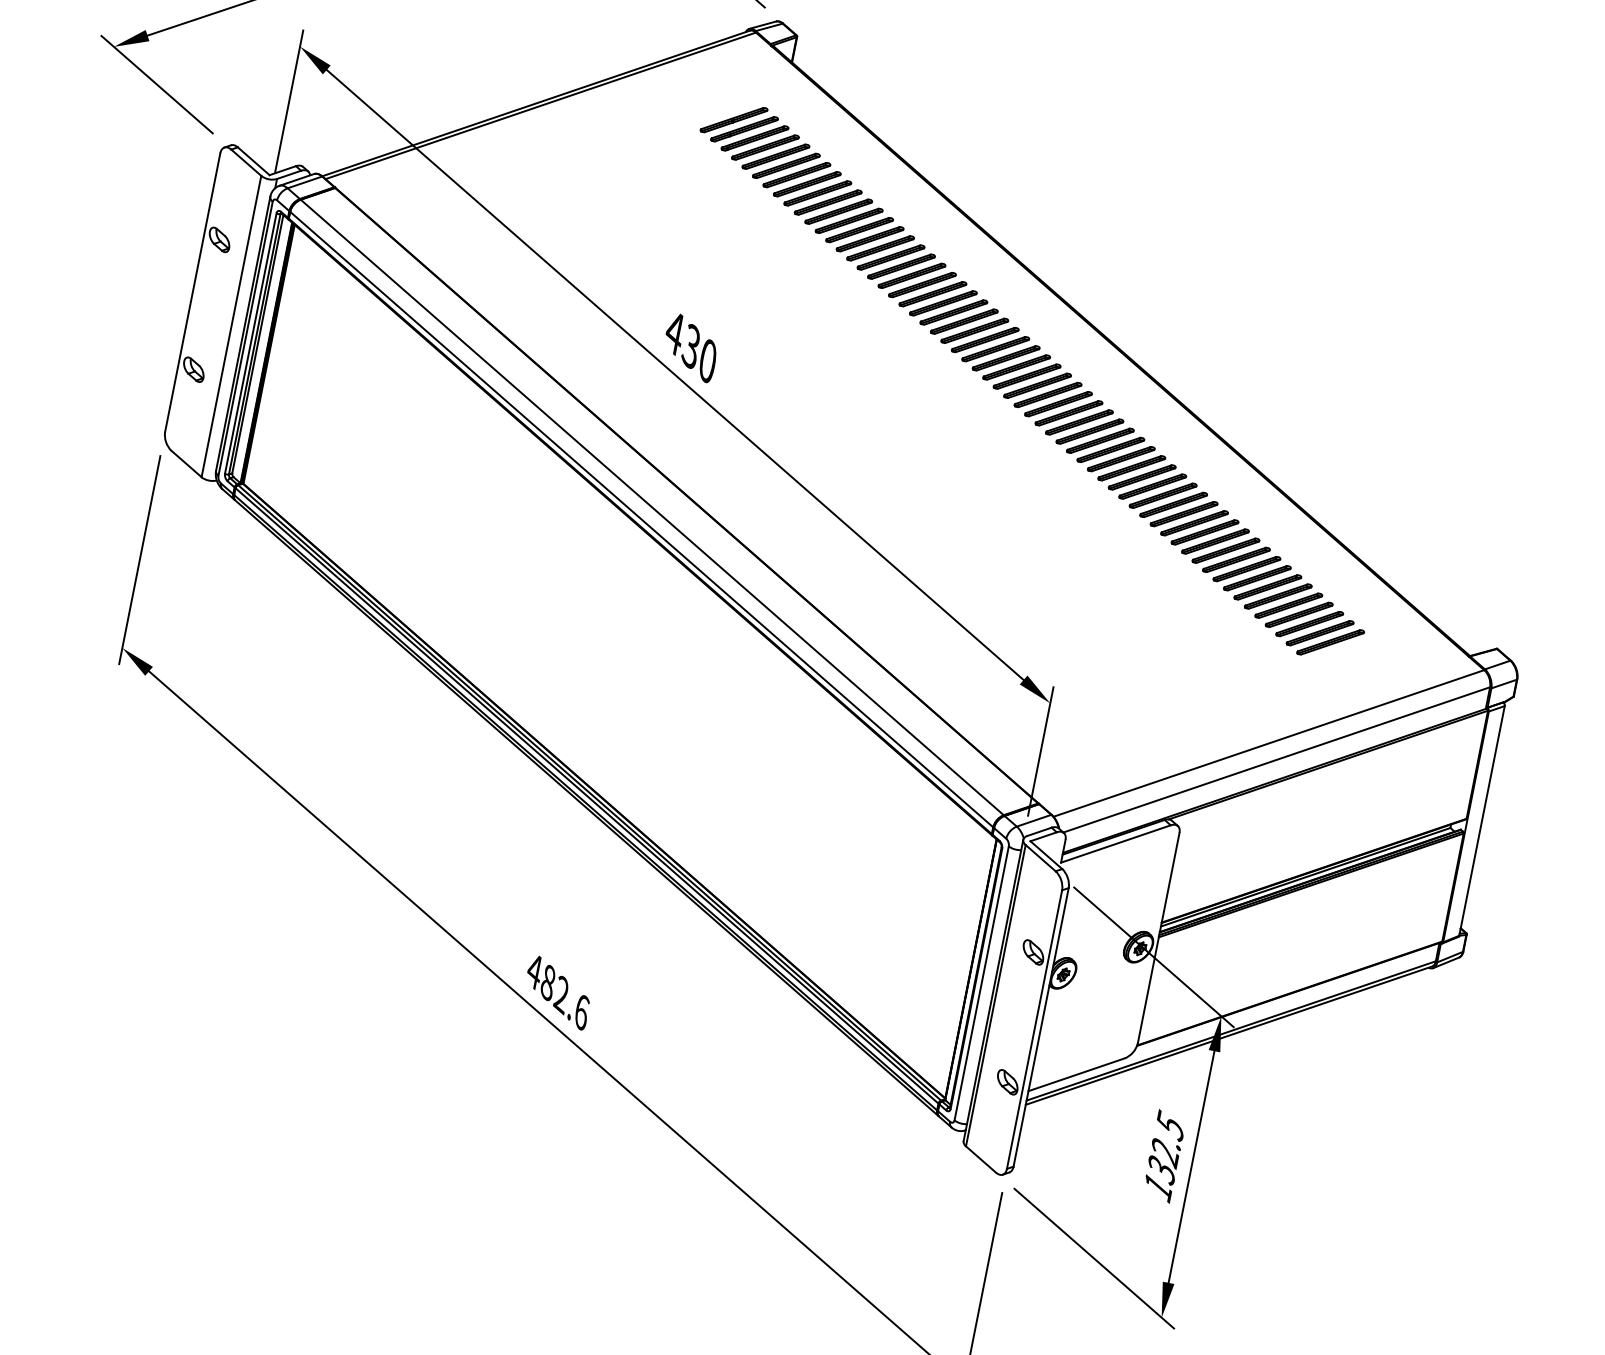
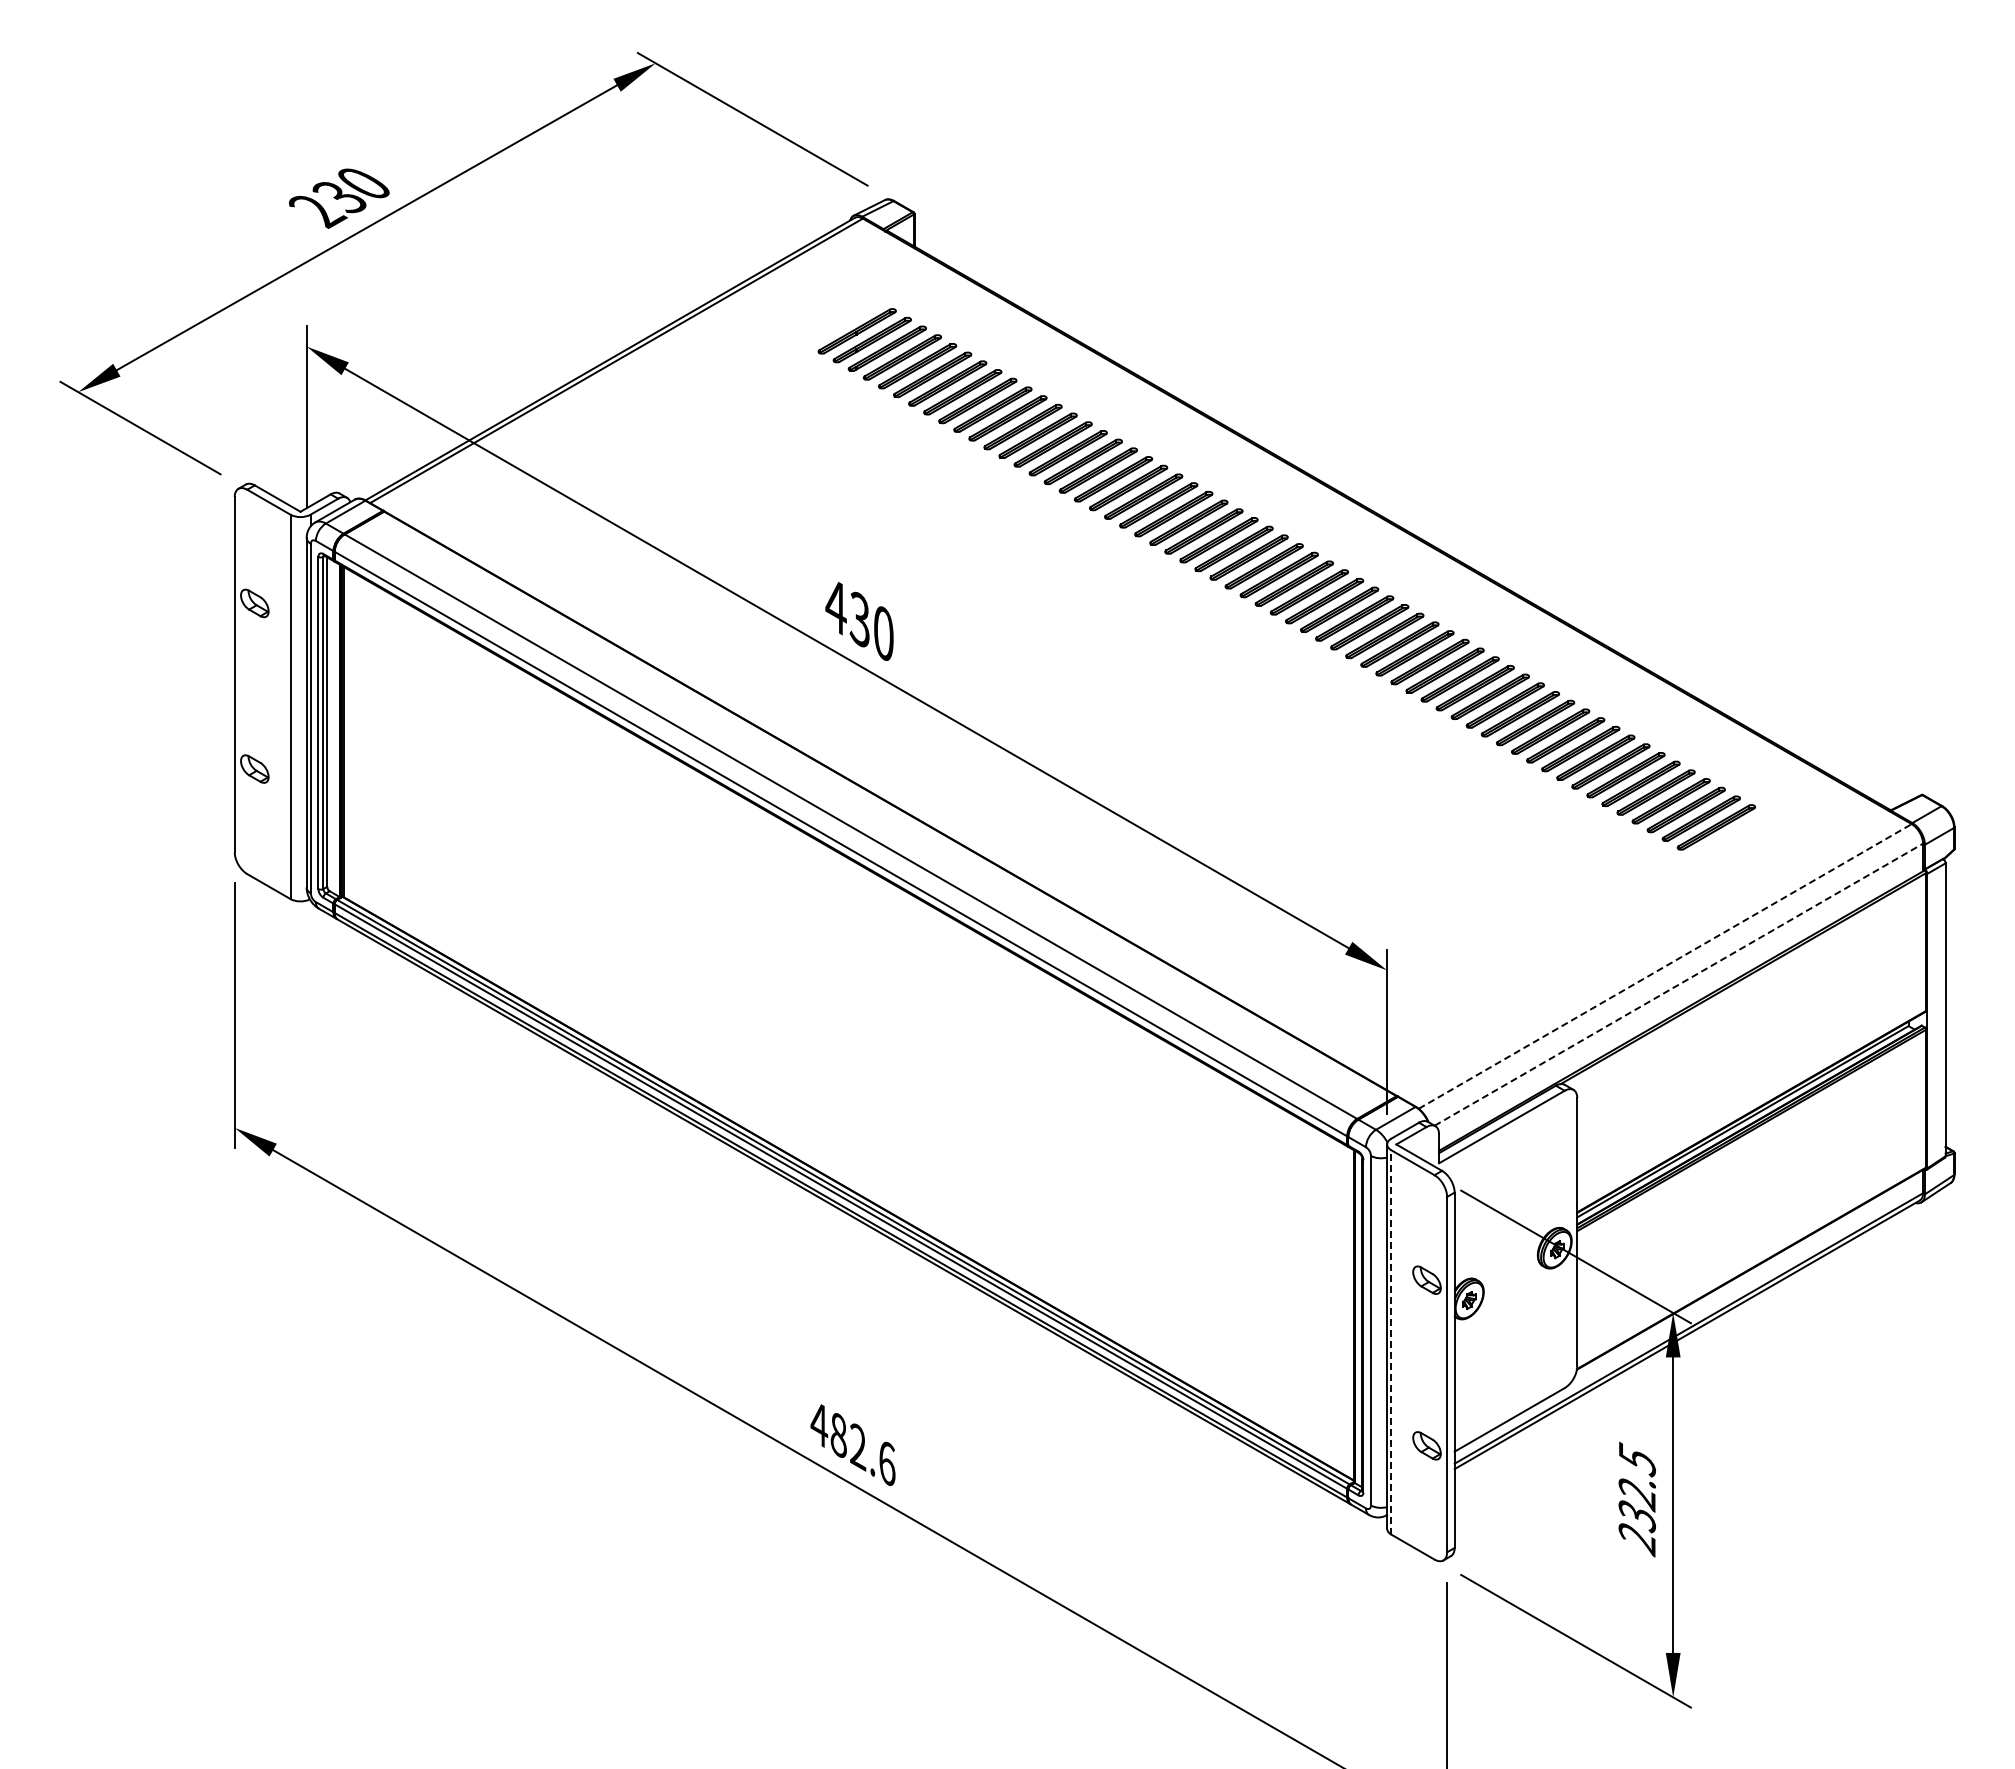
line: (1269, 743) -> (1665, 966), solid -> dashed
line: (1277, 759) -> (1679, 984), solid -> dashed
line: (996, 994) -> (1391, 1341), solid -> dashed
text: (1157, 1189) -> (1636, 1540), 132.5 -> 232.5

